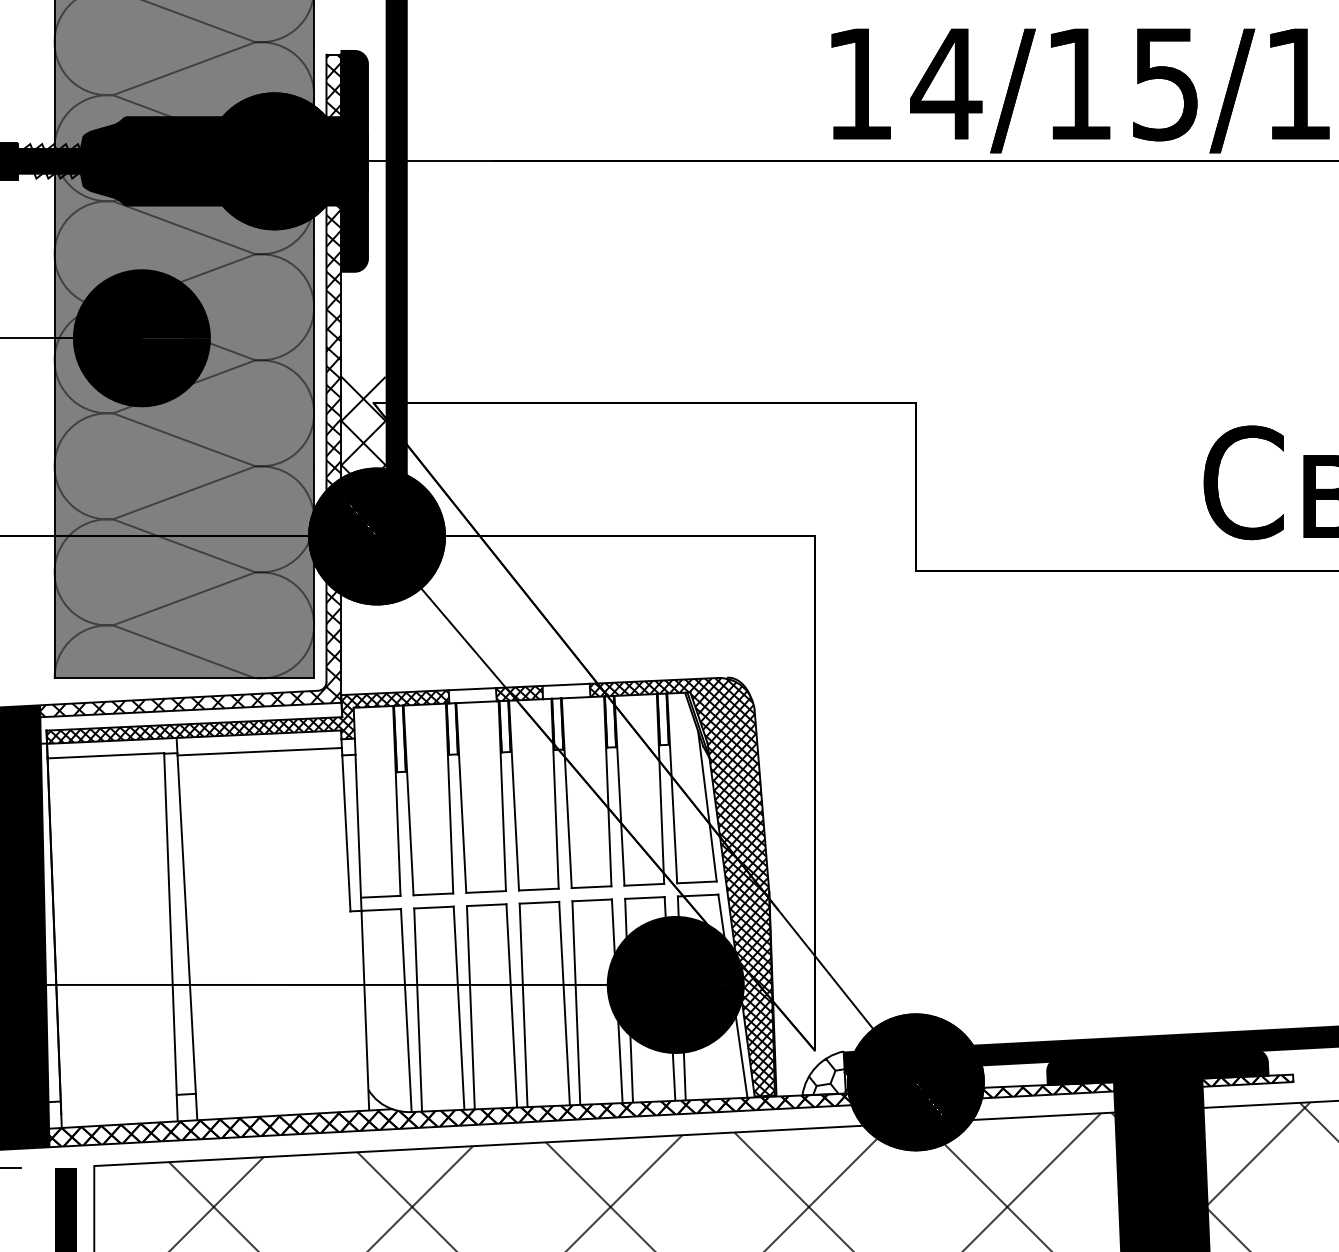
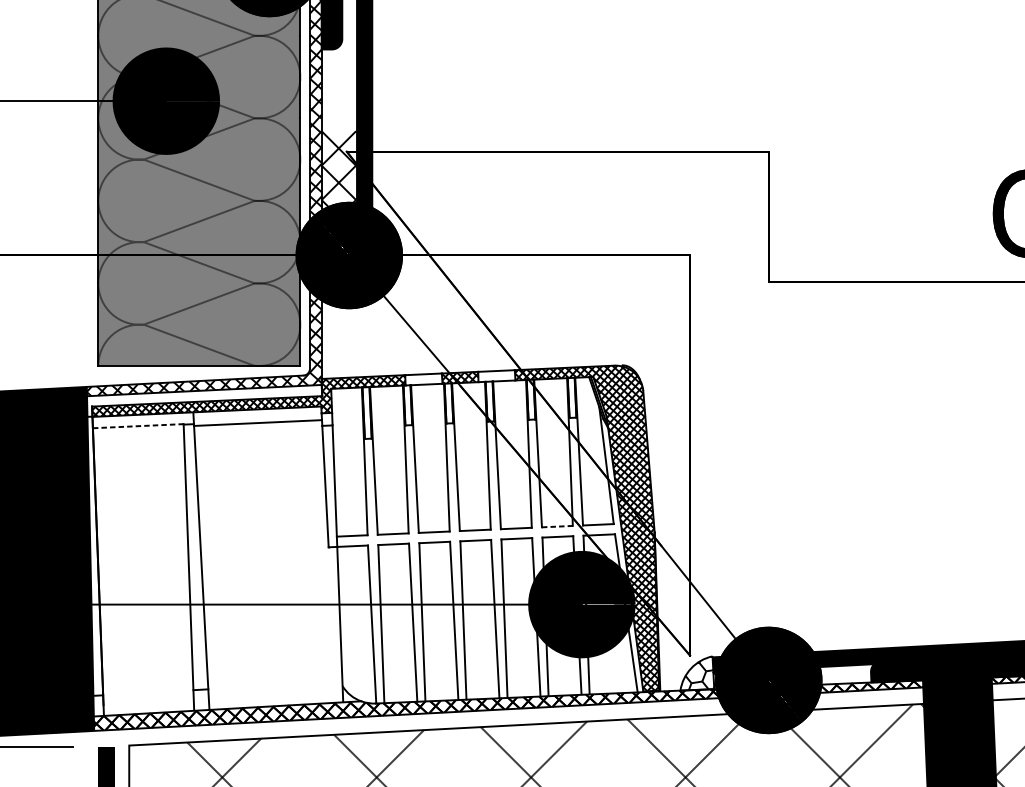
line: (106, 755) -> (138, 425), solid -> dashed
line: (644, 884) -> (557, 526), solid -> dashed

